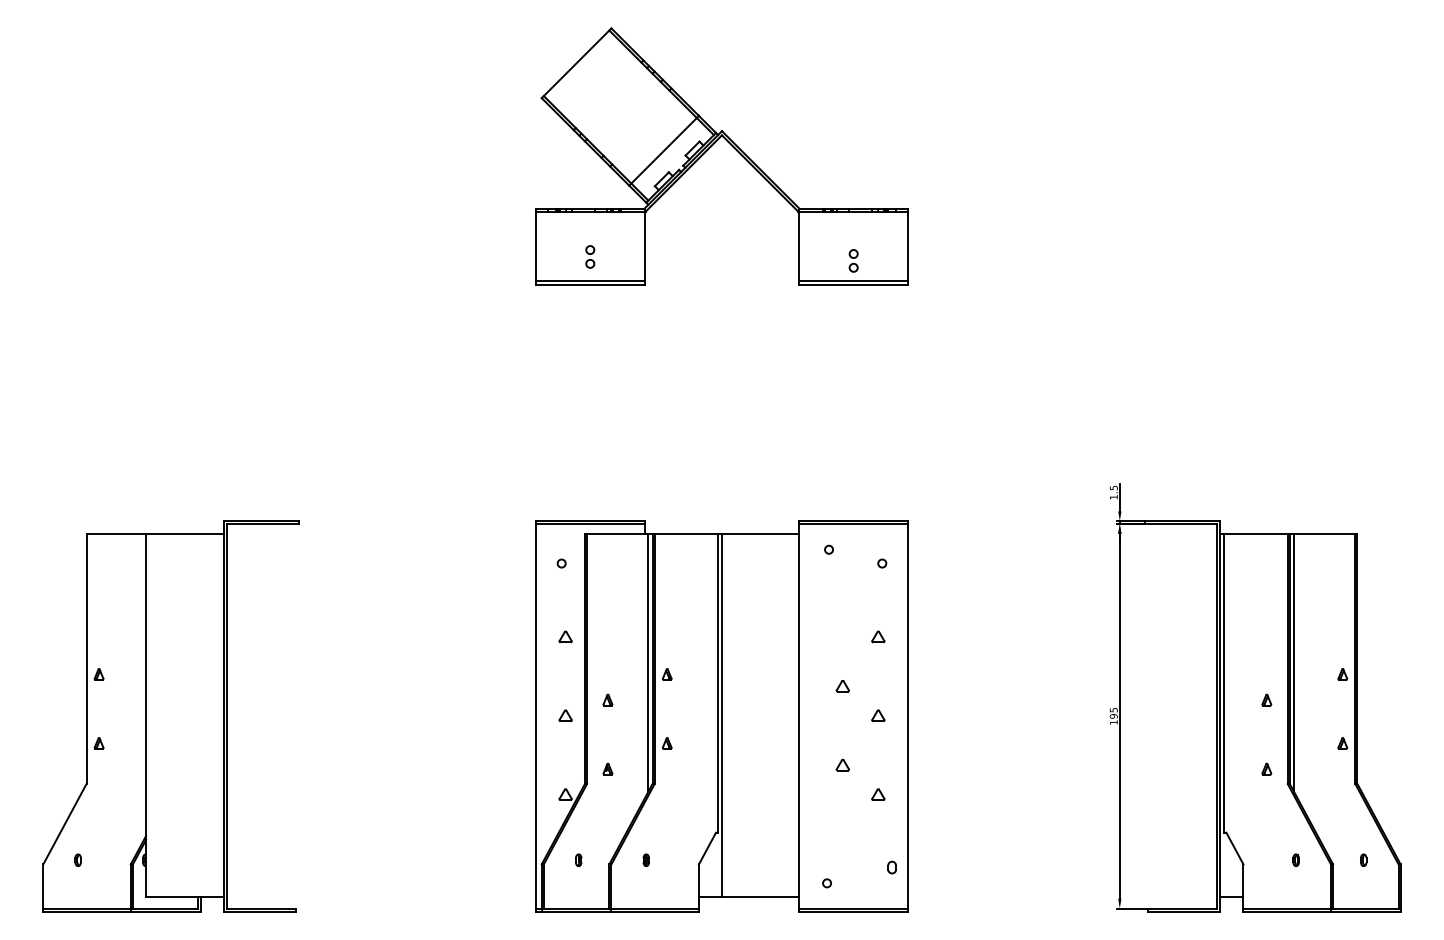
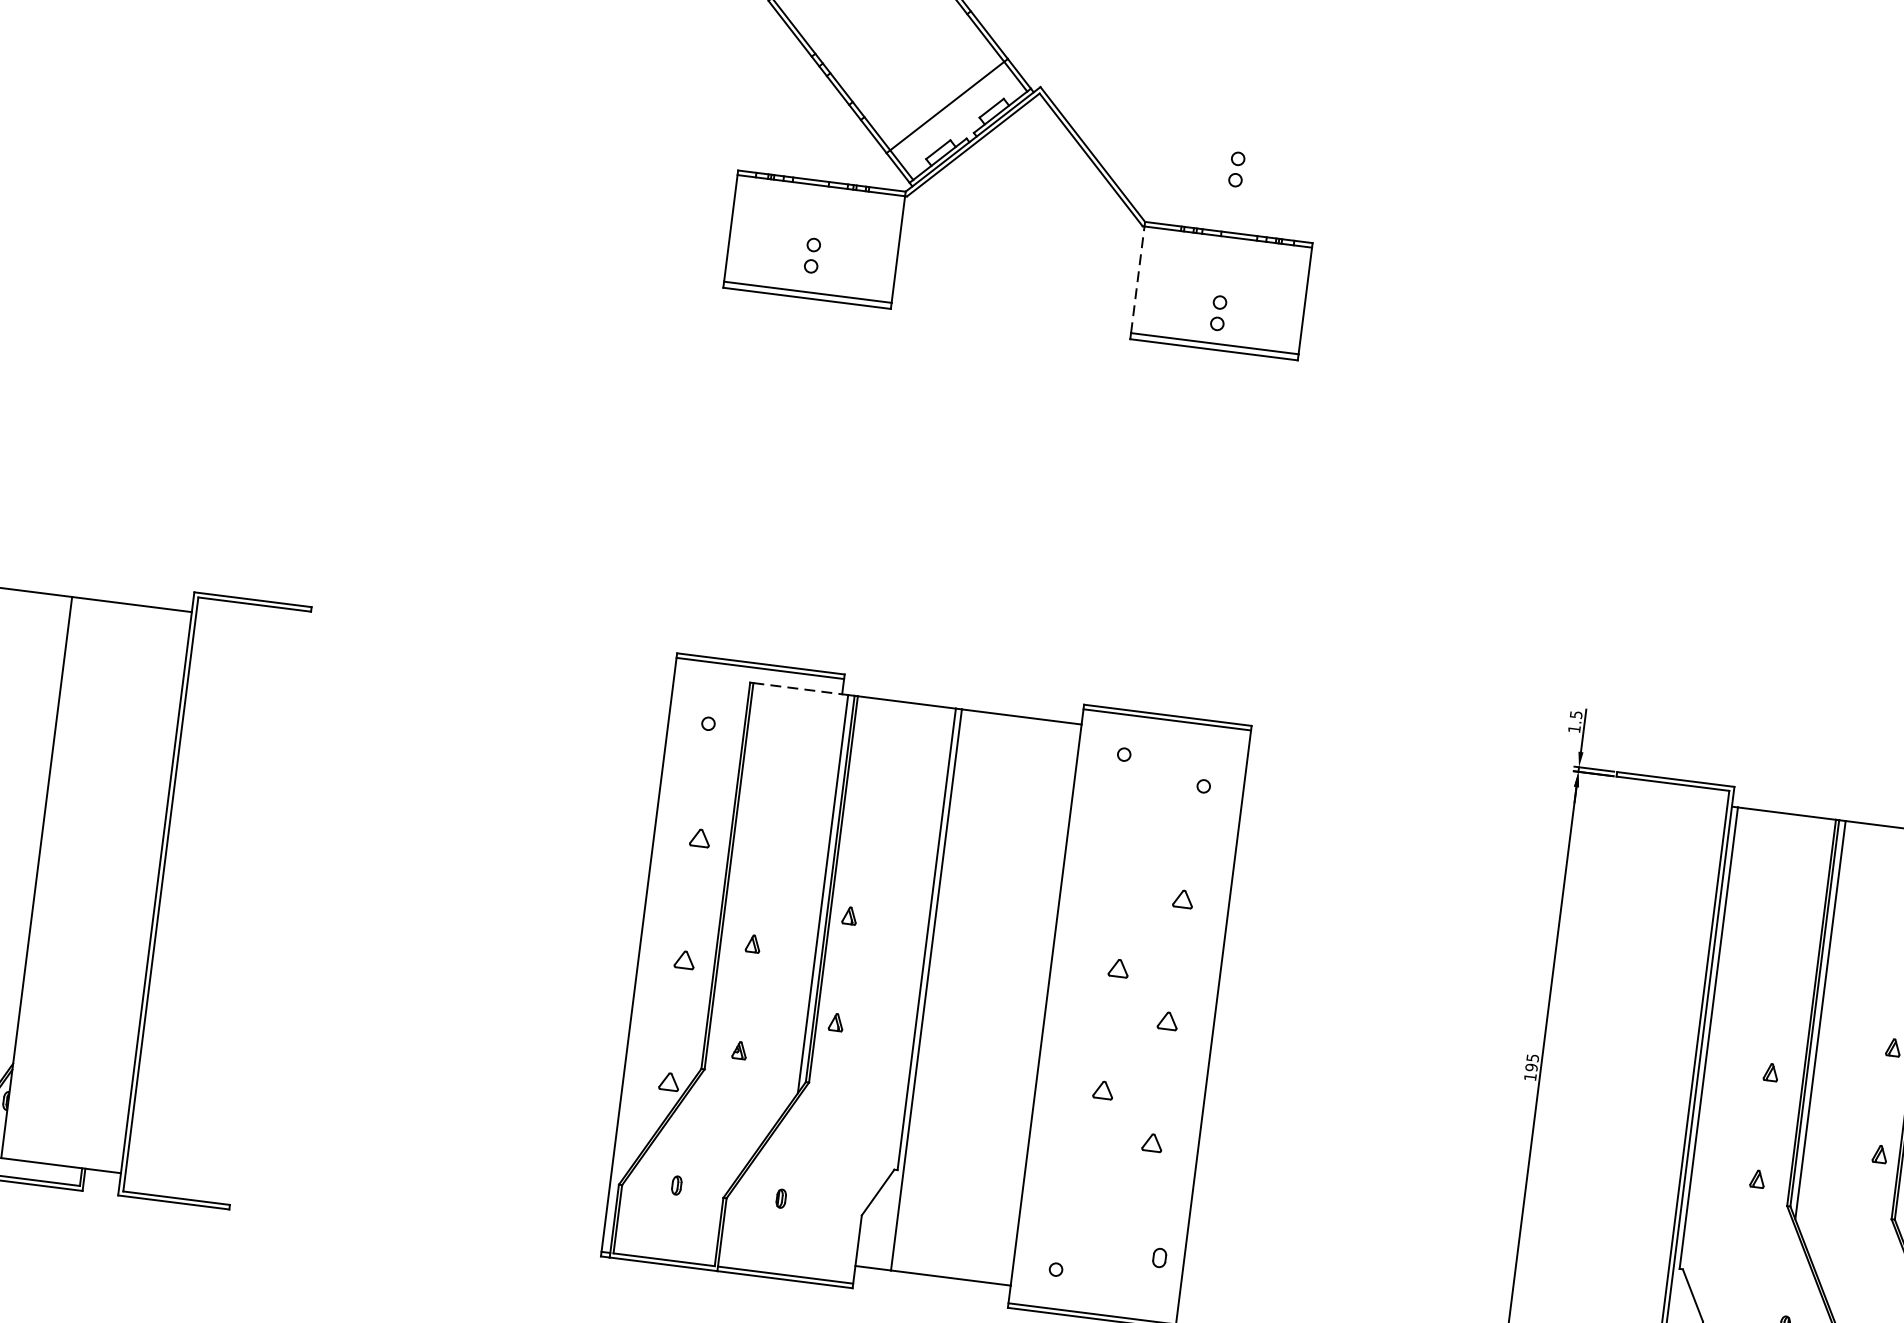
part: (853, 167) -> (1236, 168), added
line: (799, 244) -> (1138, 277), solid -> dashed
line: (617, 533) -> (800, 688), solid -> dashed

